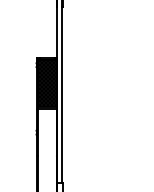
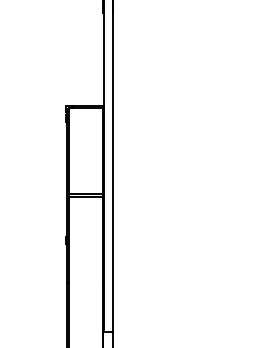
hatch: (47, 82) -> (86, 149), removed

